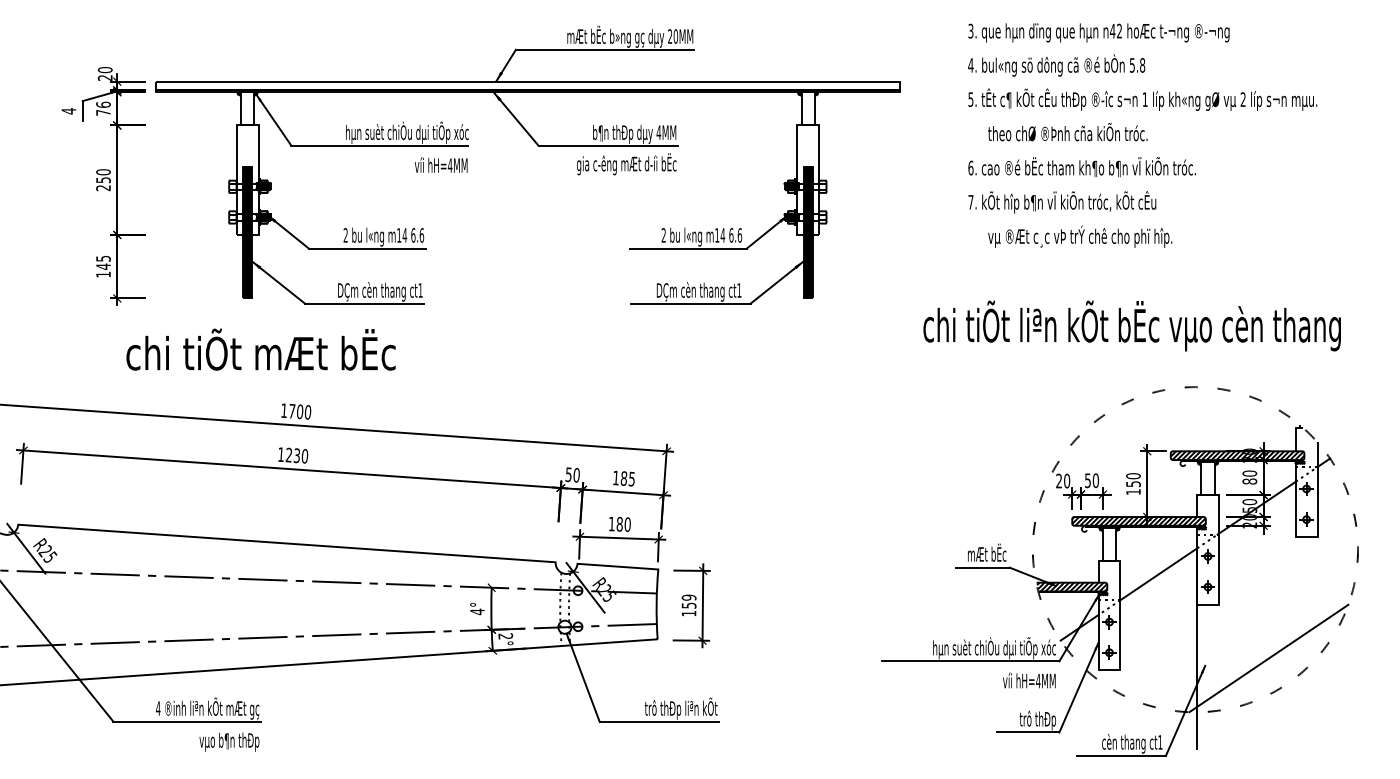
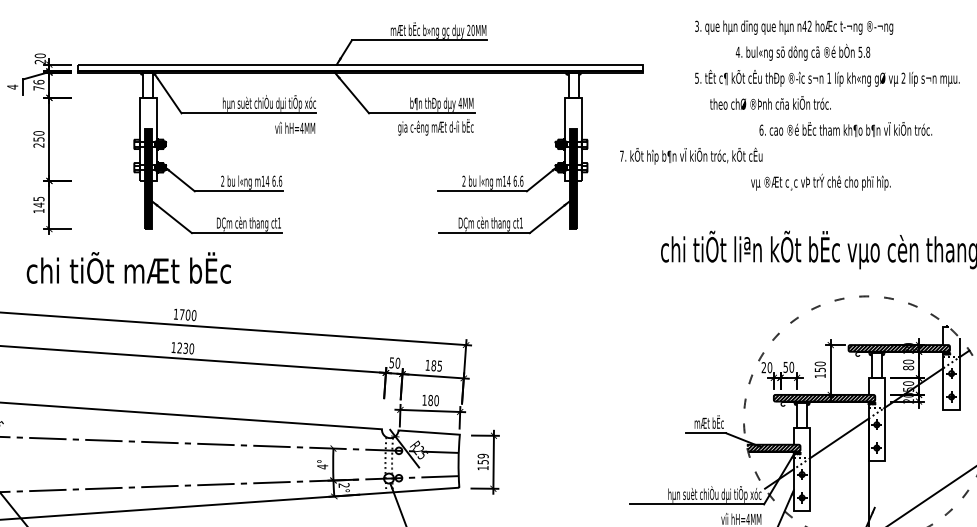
text: (1056, 65) -> (802, 52), moved
text: (1081, 167) -> (845, 129), moved
text: (1062, 202) -> (691, 156), moved
text: (1080, 236) -> (821, 182), moved
text: (260, 349) -> (128, 267), moved

